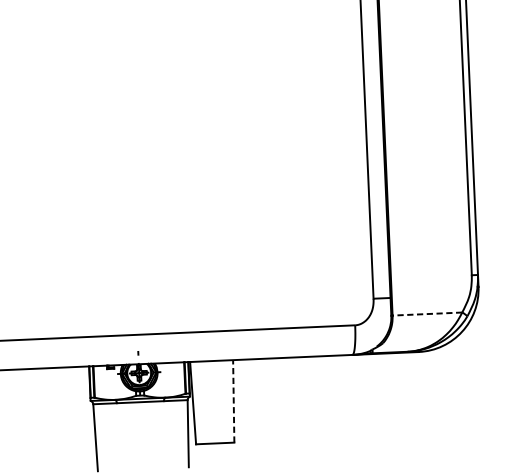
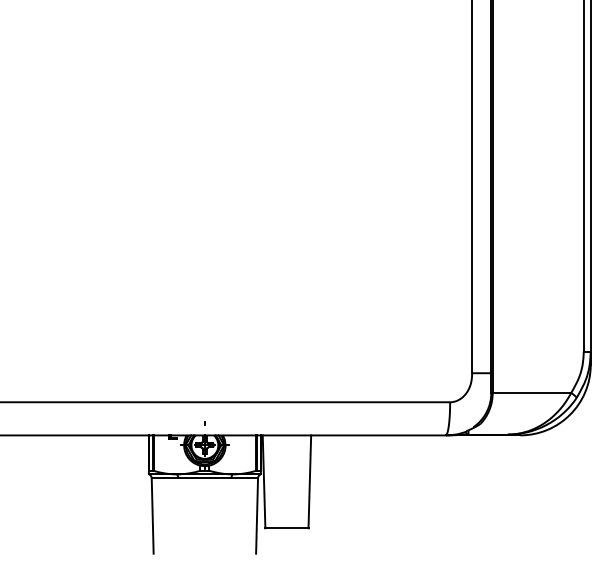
line: (427, 314) -> (531, 393), dashed -> solid
line: (233, 401) -> (309, 481), dashed -> solid

